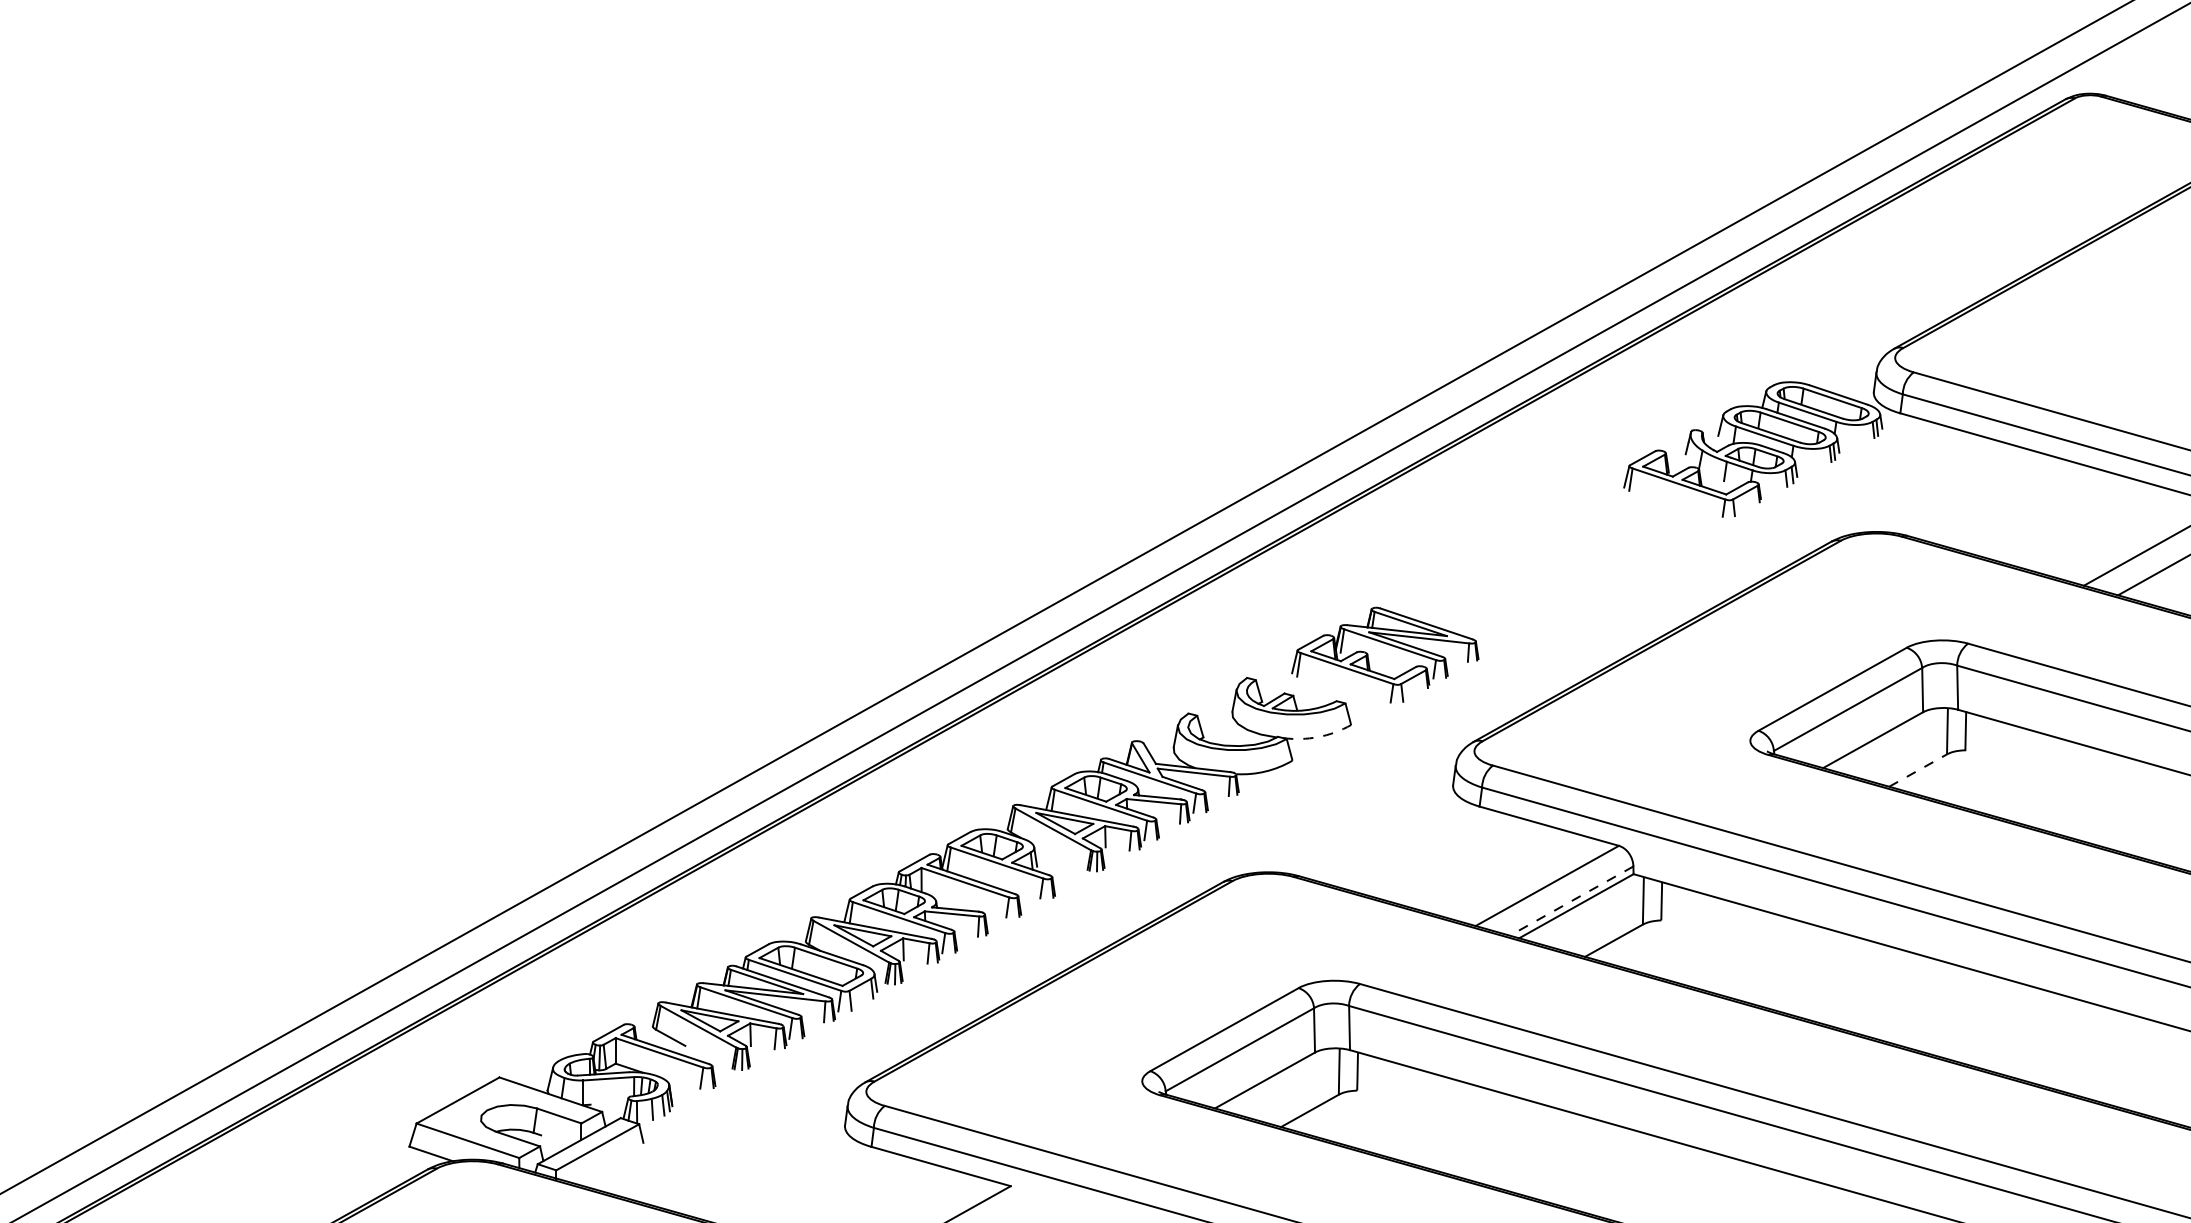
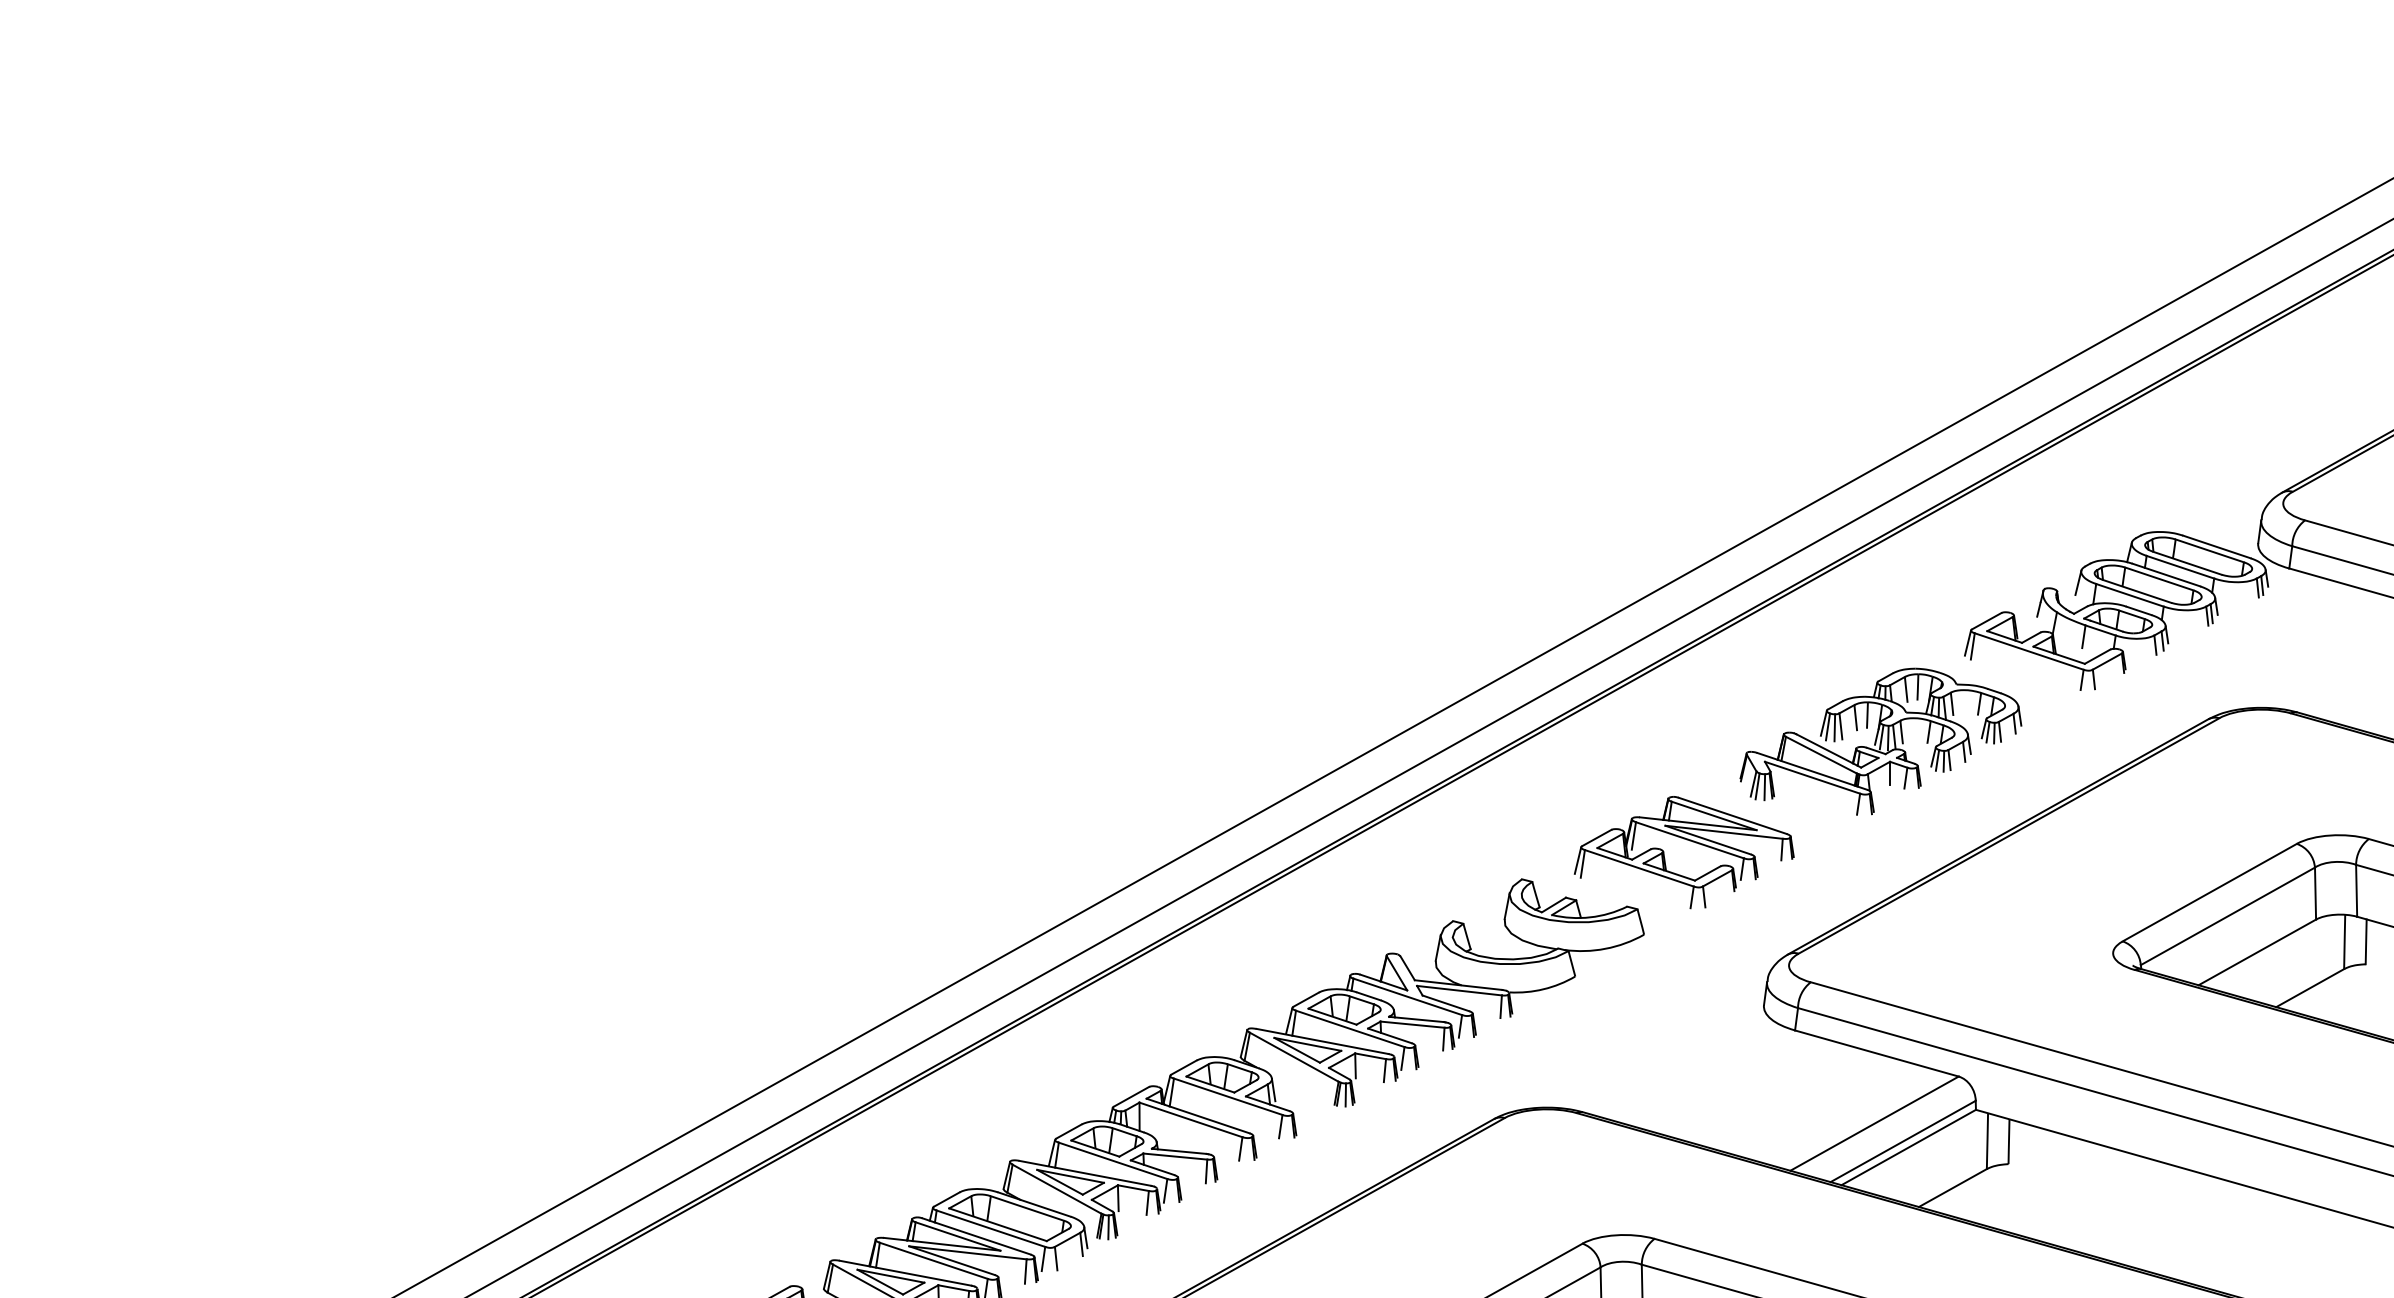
part: (1552, 560) -> (1880, 741), added
arc: (1318, 737) -> (1605, 949), dashed -> solid
line: (1918, 770) -> (2310, 988), dashed -> solid
line: (1571, 901) -> (1903, 1141), dashed -> solid

